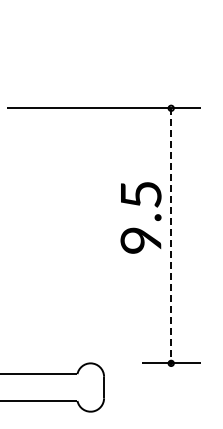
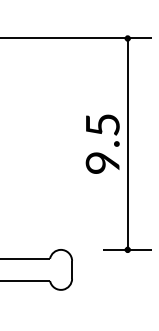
text: (140, 217) -> (102, 143), moved
line: (171, 235) -> (127, 143), dashed -> solid

